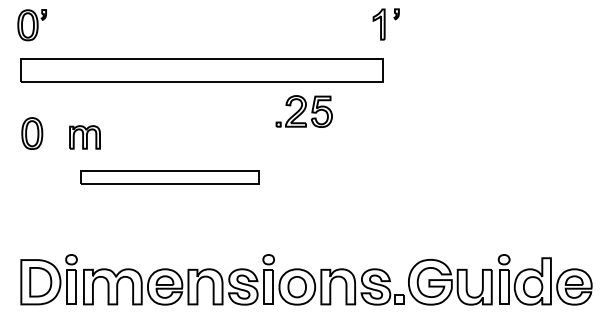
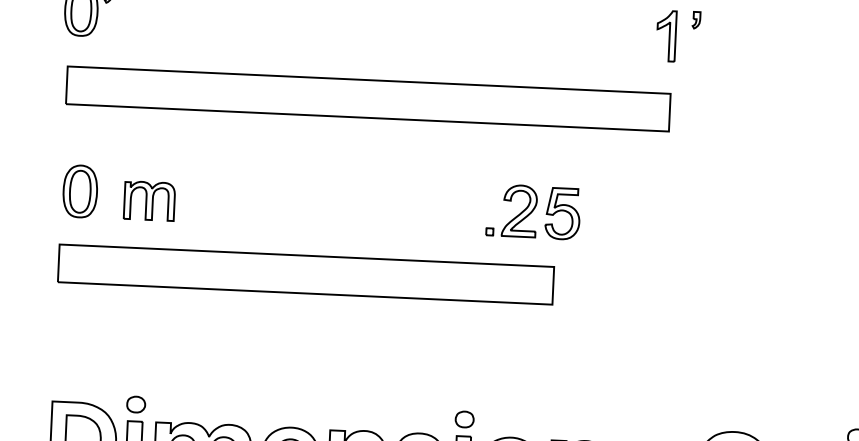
part: (303, 111) -> (532, 211), moved
part: (84, 137) -> (148, 201), moved
part: (169, 177) -> (305, 275), size x1.67

